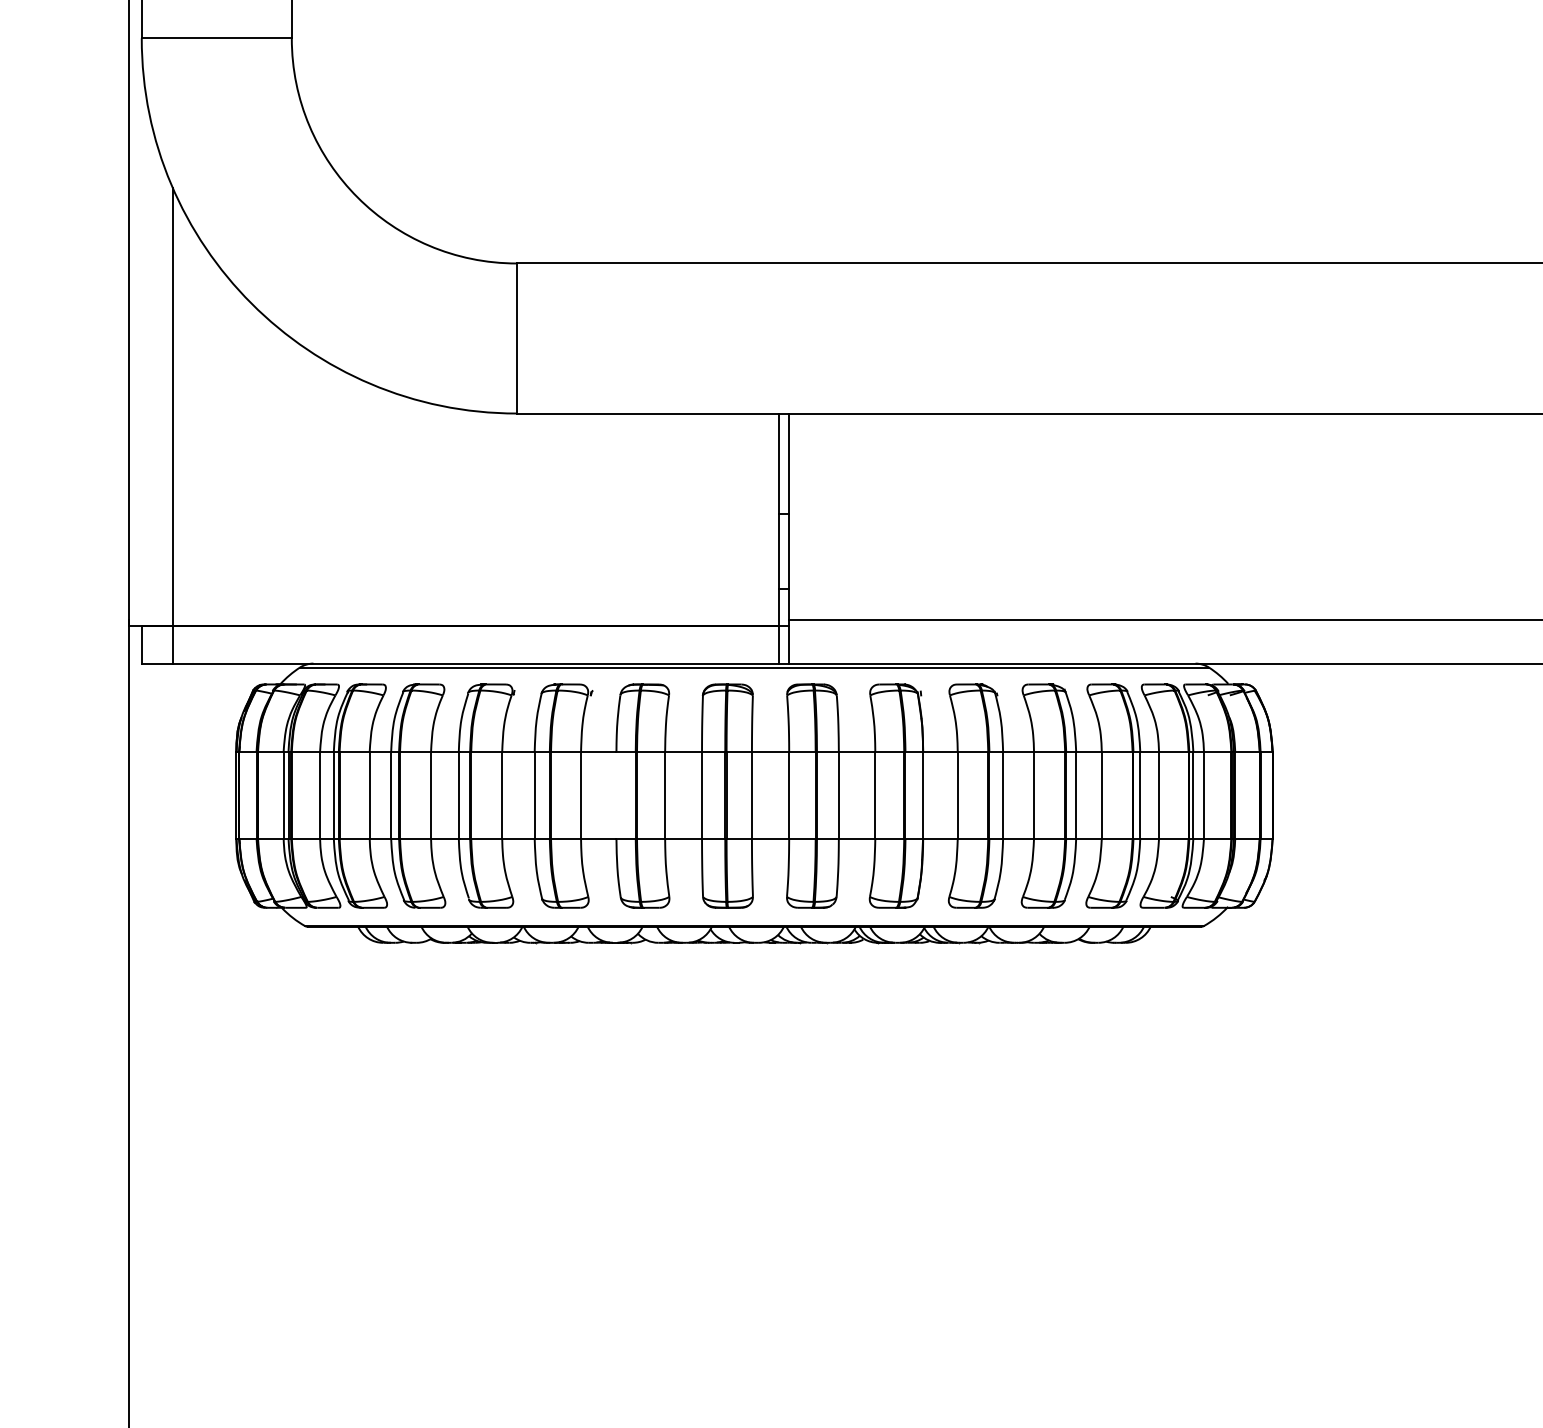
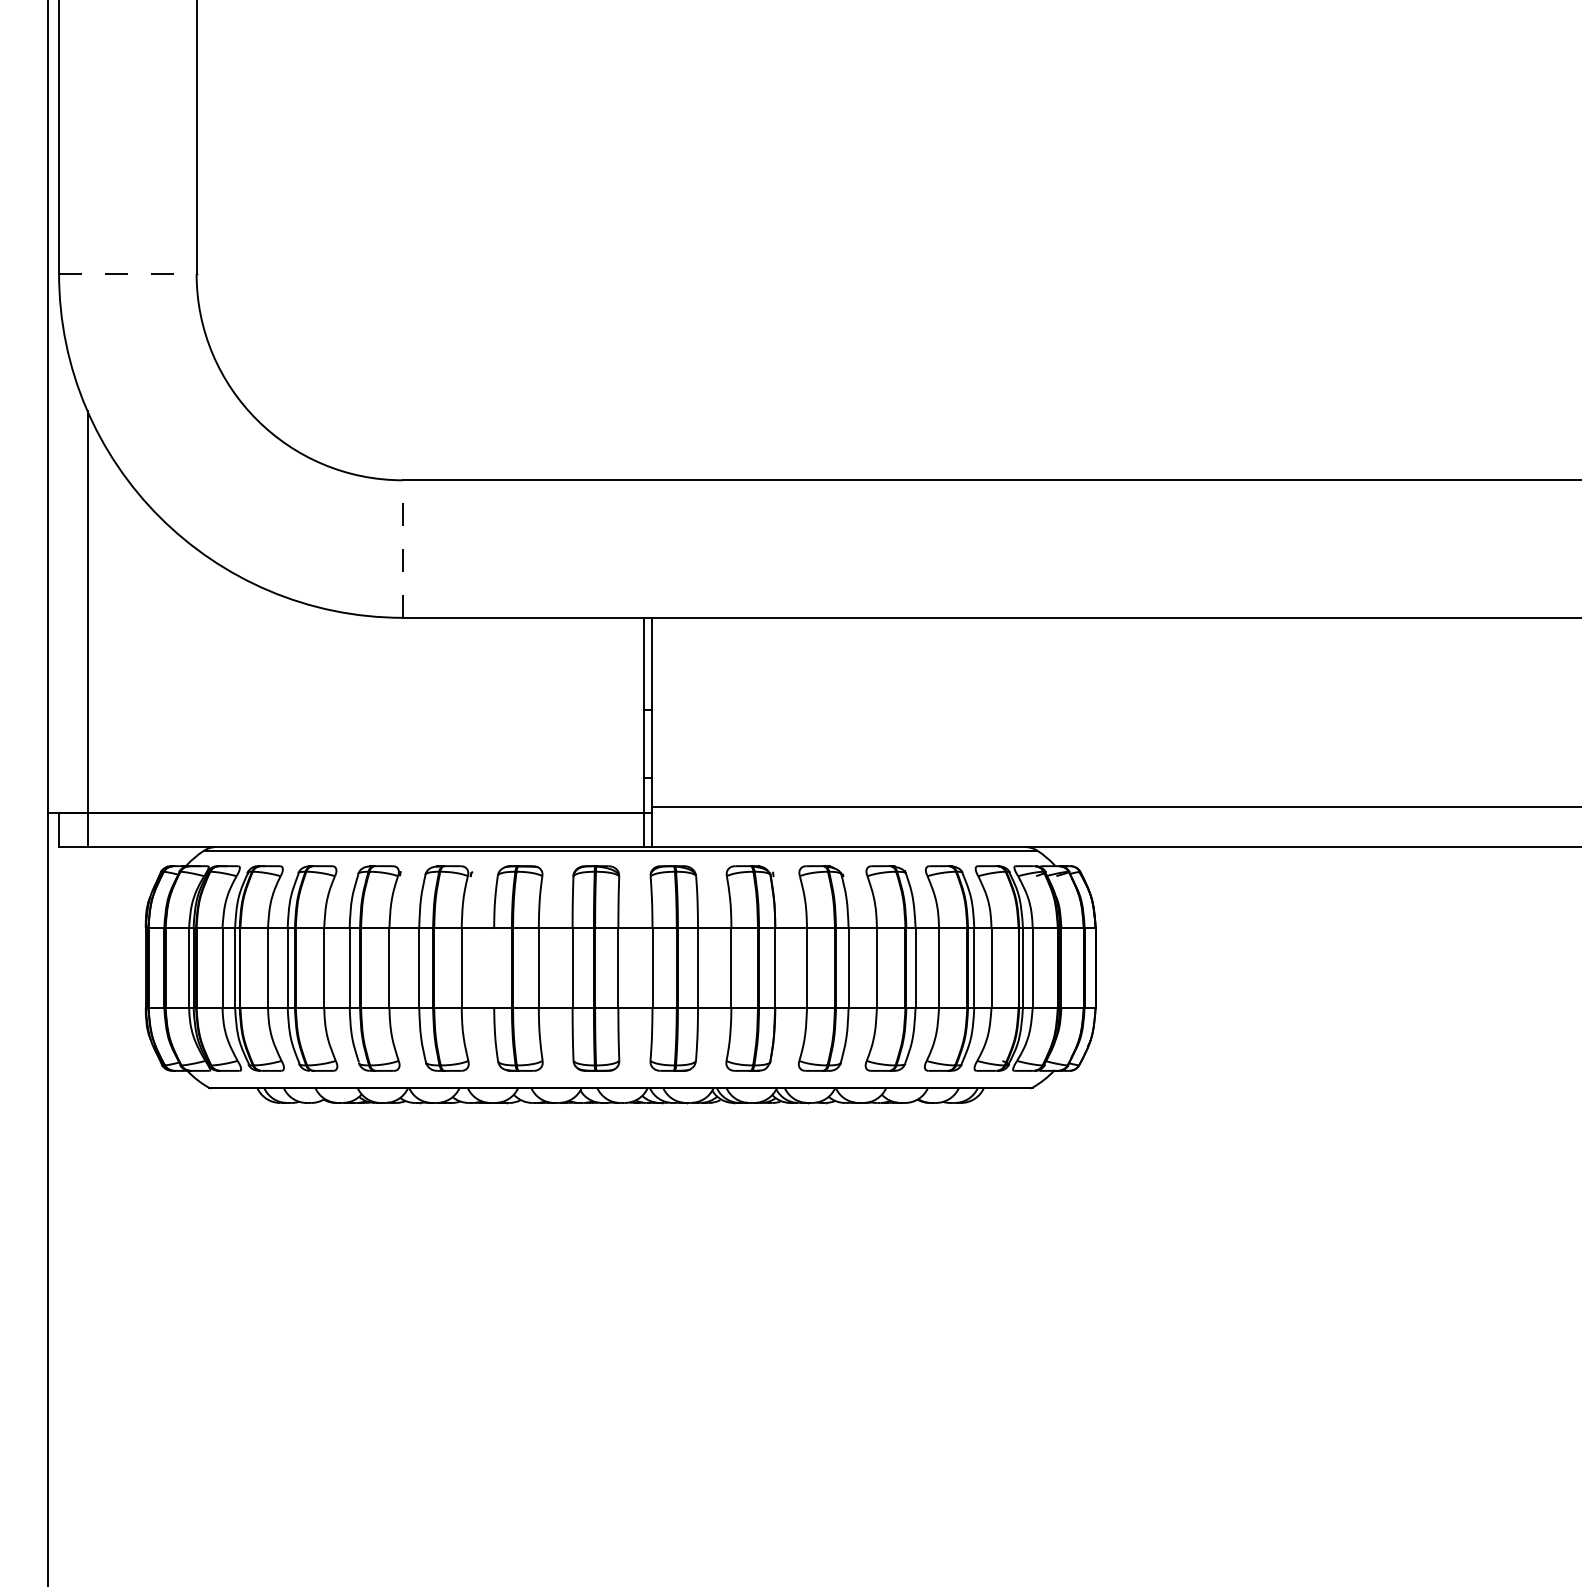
line: (216, 38) -> (127, 274), solid -> dashed
line: (516, 338) -> (402, 549), solid -> dashed

